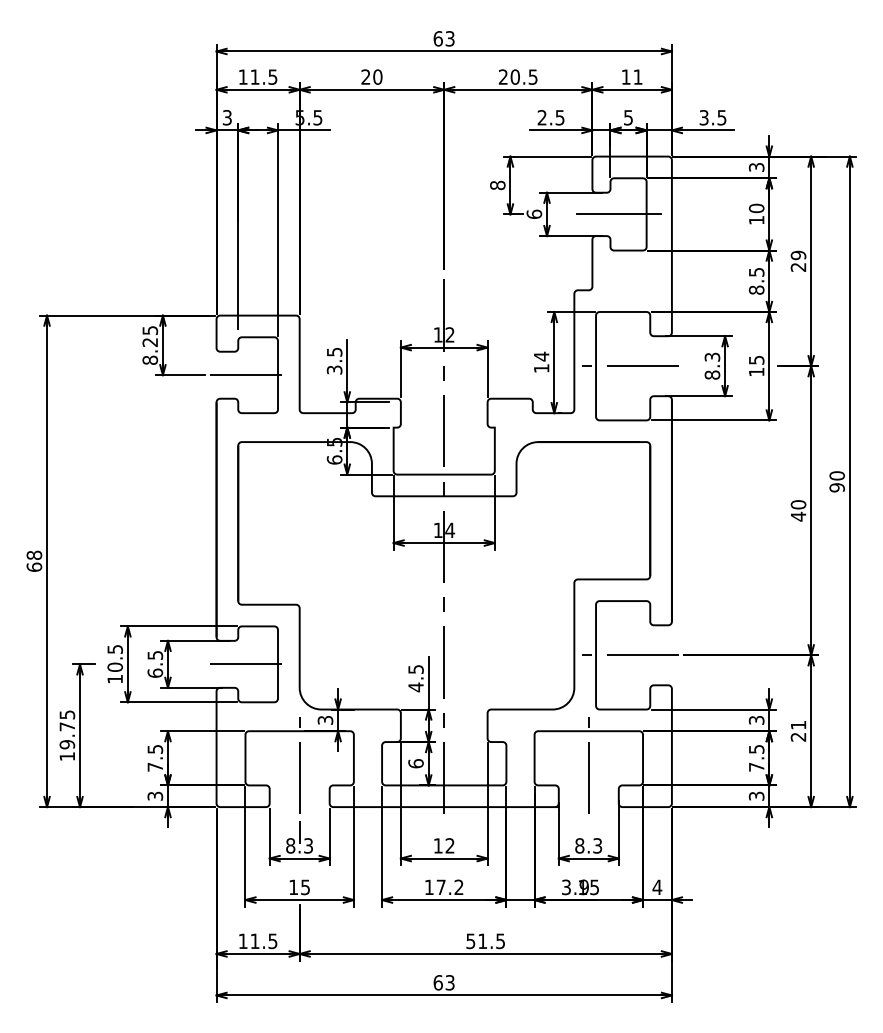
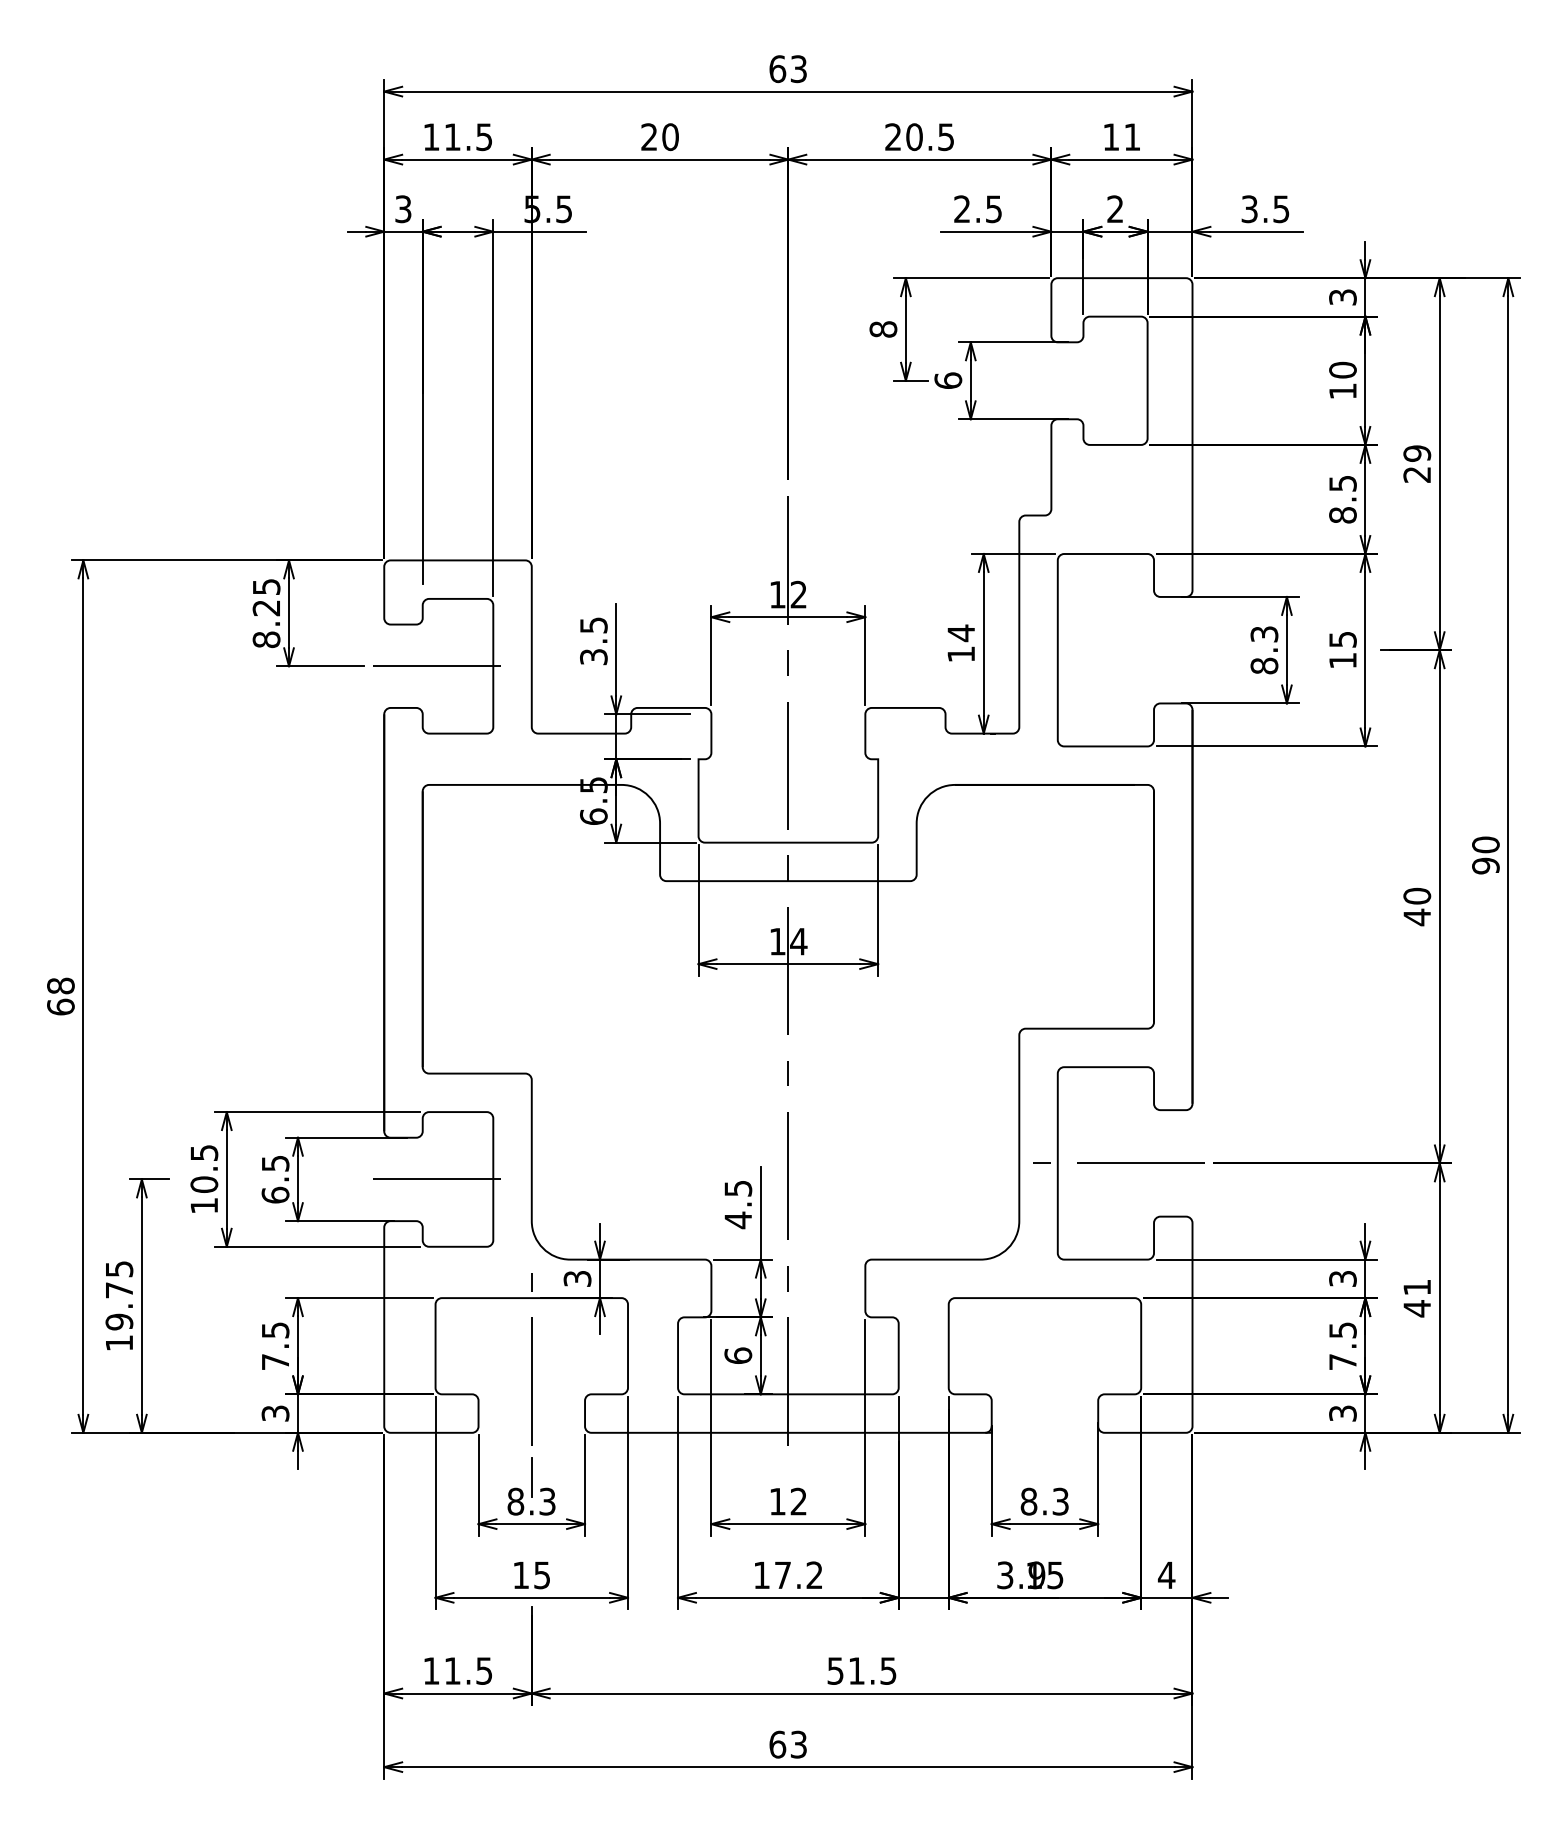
text: (628, 117) -> (1115, 208), 5 -> 2
line: (619, 214) -> (1099, 380), removed
line: (630, 366) -> (1118, 650), removed
text: (798, 737) -> (1417, 1309), 21 -> 41
line: (588, 765) -> (1044, 1358), removed

